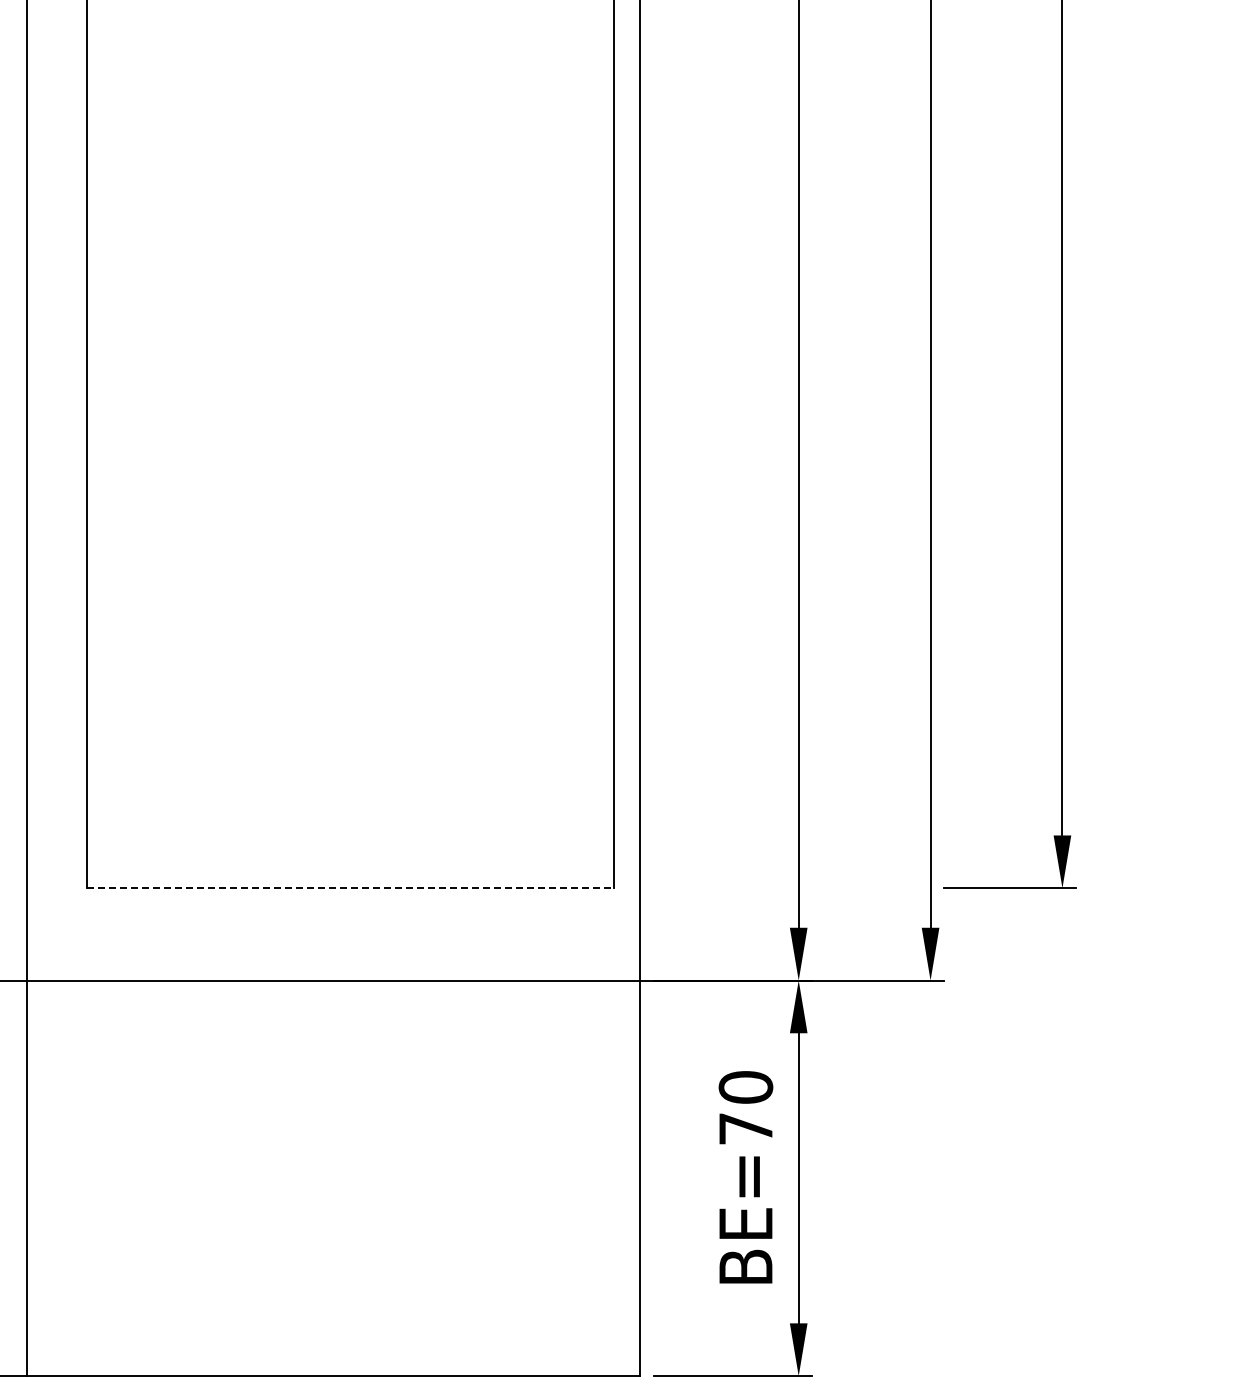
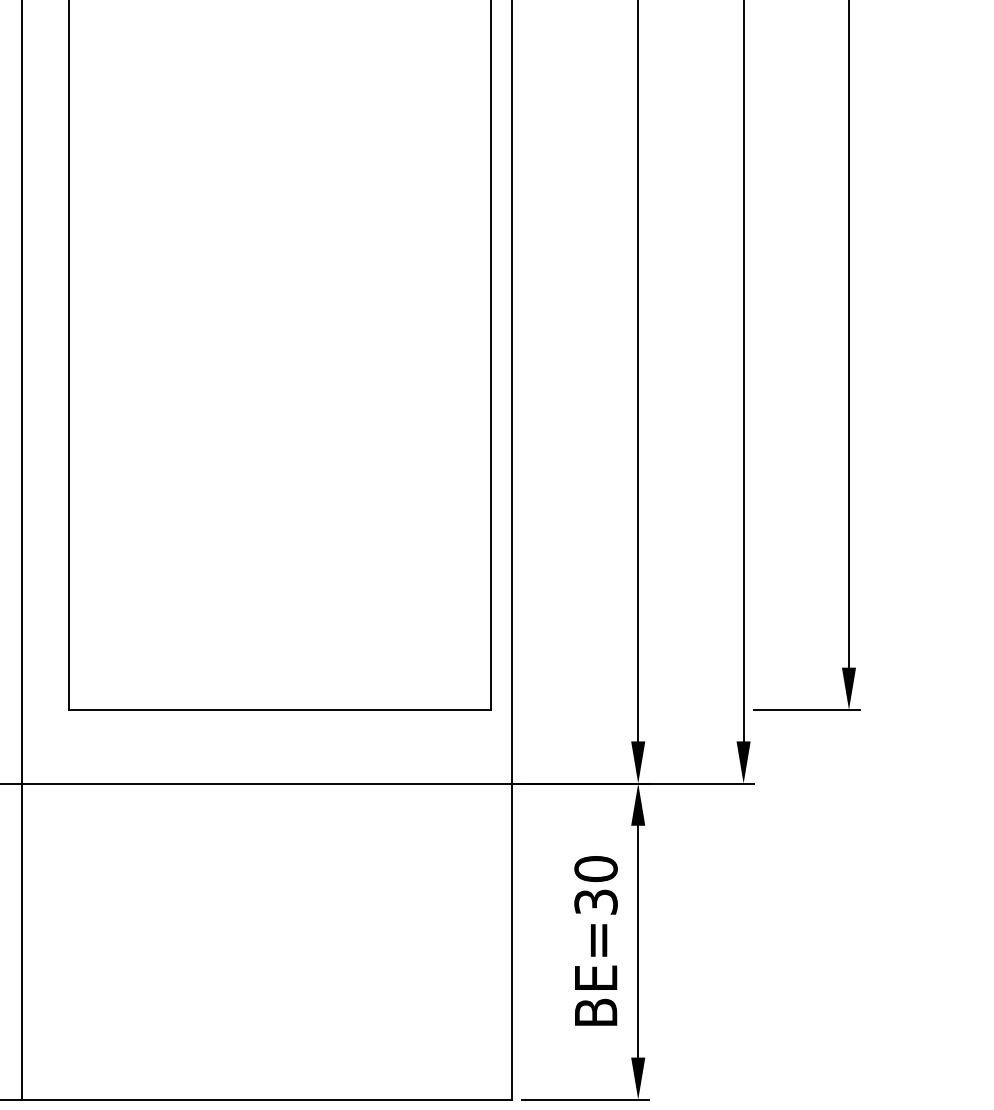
line: (350, 888) -> (280, 710), dashed -> solid
text: (745, 1128) -> (595, 901), BE=70 -> BE=30

